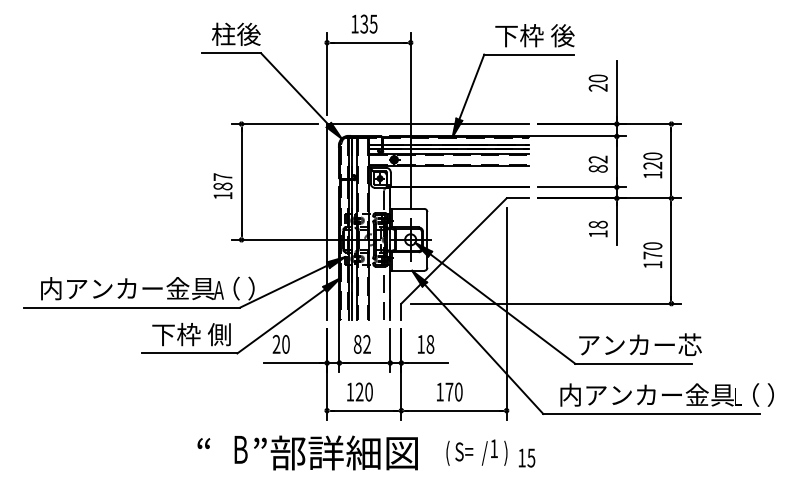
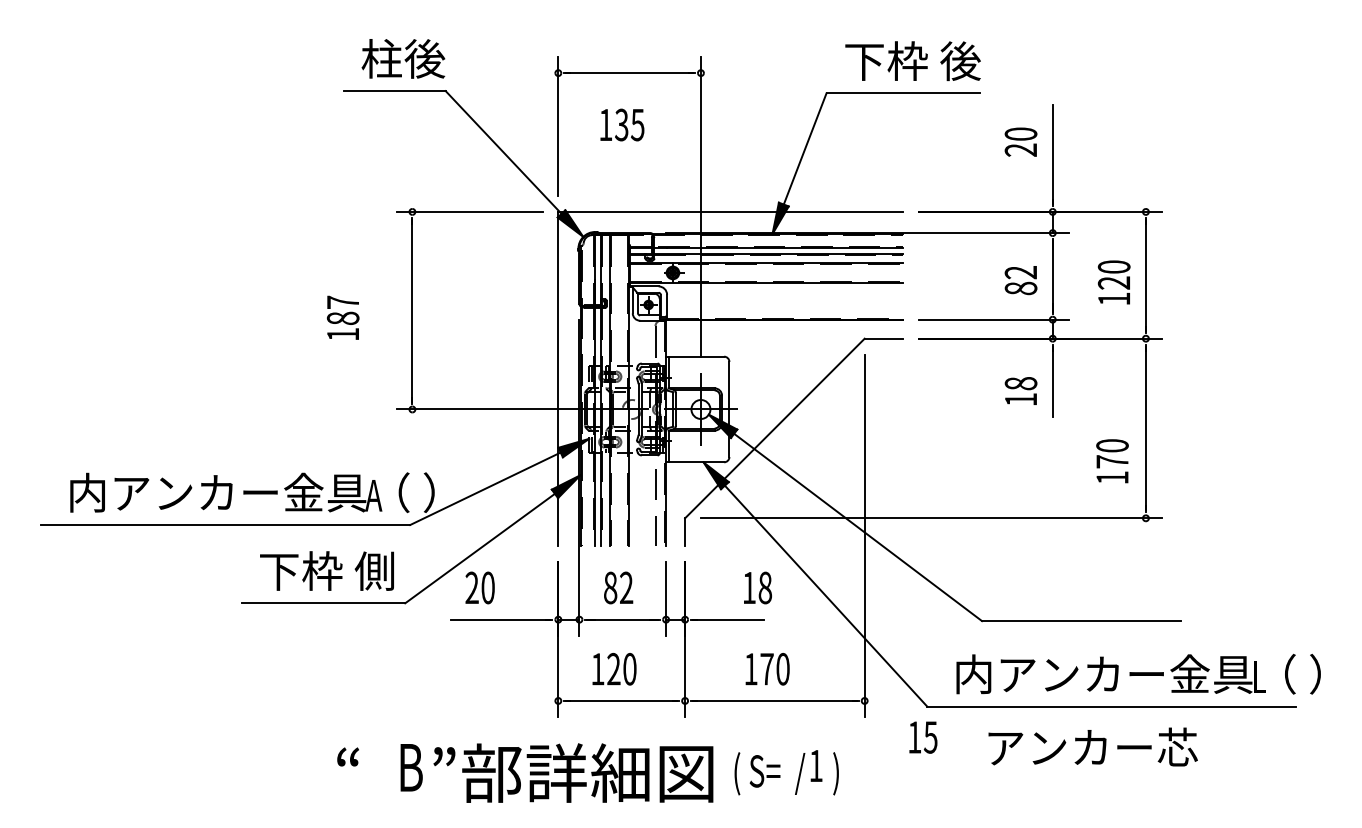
text: (364, 23) -> (622, 123), moved
text: (222, 185) -> (342, 316), moved
text: (652, 254) -> (1111, 460), moved
text: (426, 344) -> (758, 588), moved
text: (640, 344) -> (1093, 746), moved
text: (476, 452) -> (785, 772), moved
text: (526, 457) -> (922, 736), moved

